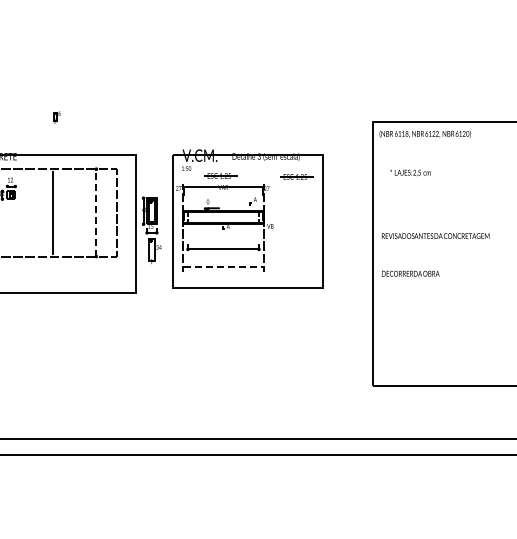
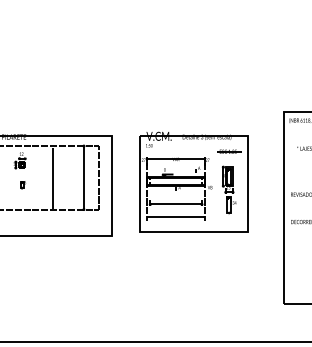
part: (56, 117) -> (23, 185), moved
part: (220, 175) -> (173, 150), removed
line: (96, 213) -> (84, 178), dashed -> solid
part: (151, 229) -> (229, 189), moved
line: (223, 266) -> (176, 216), dashed -> solid

